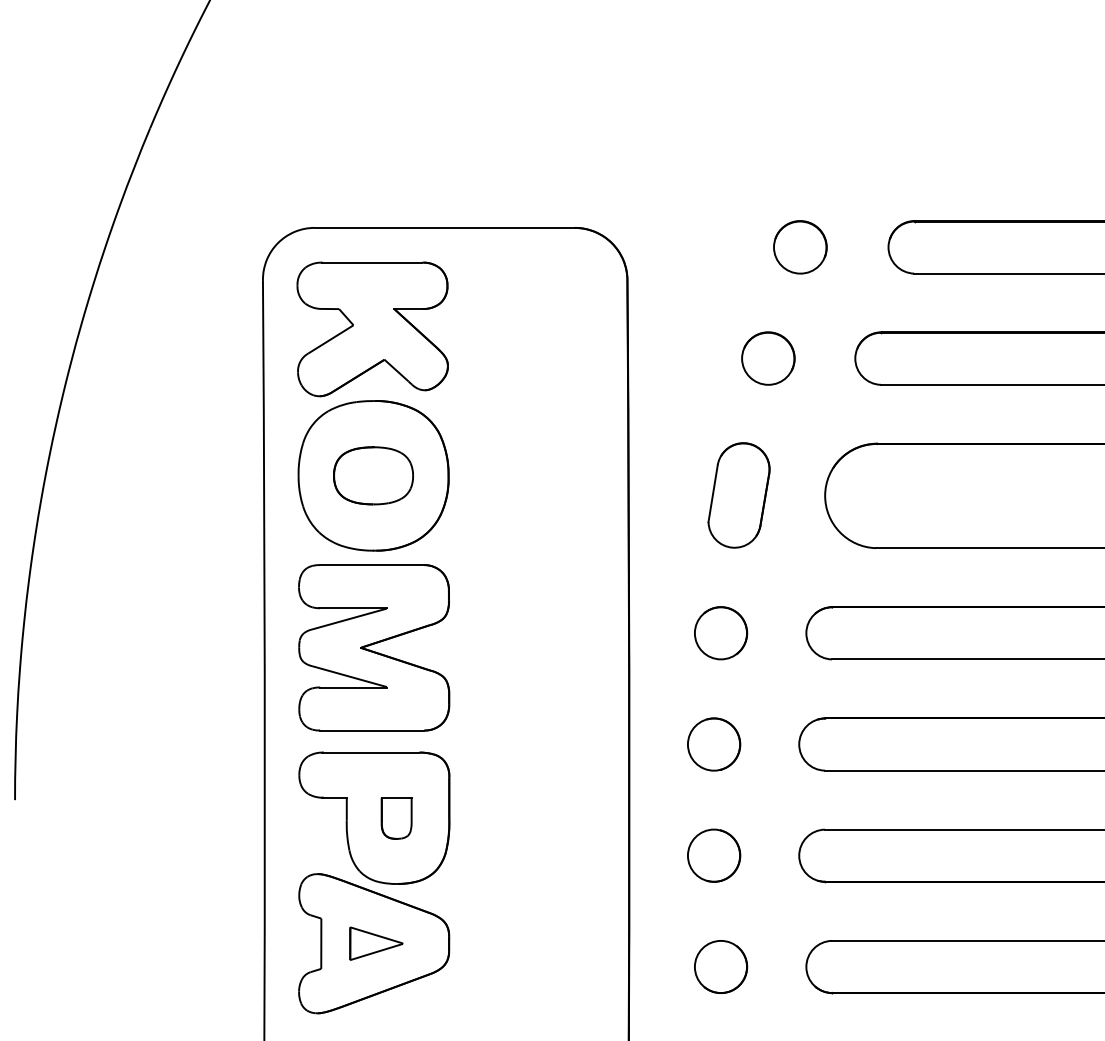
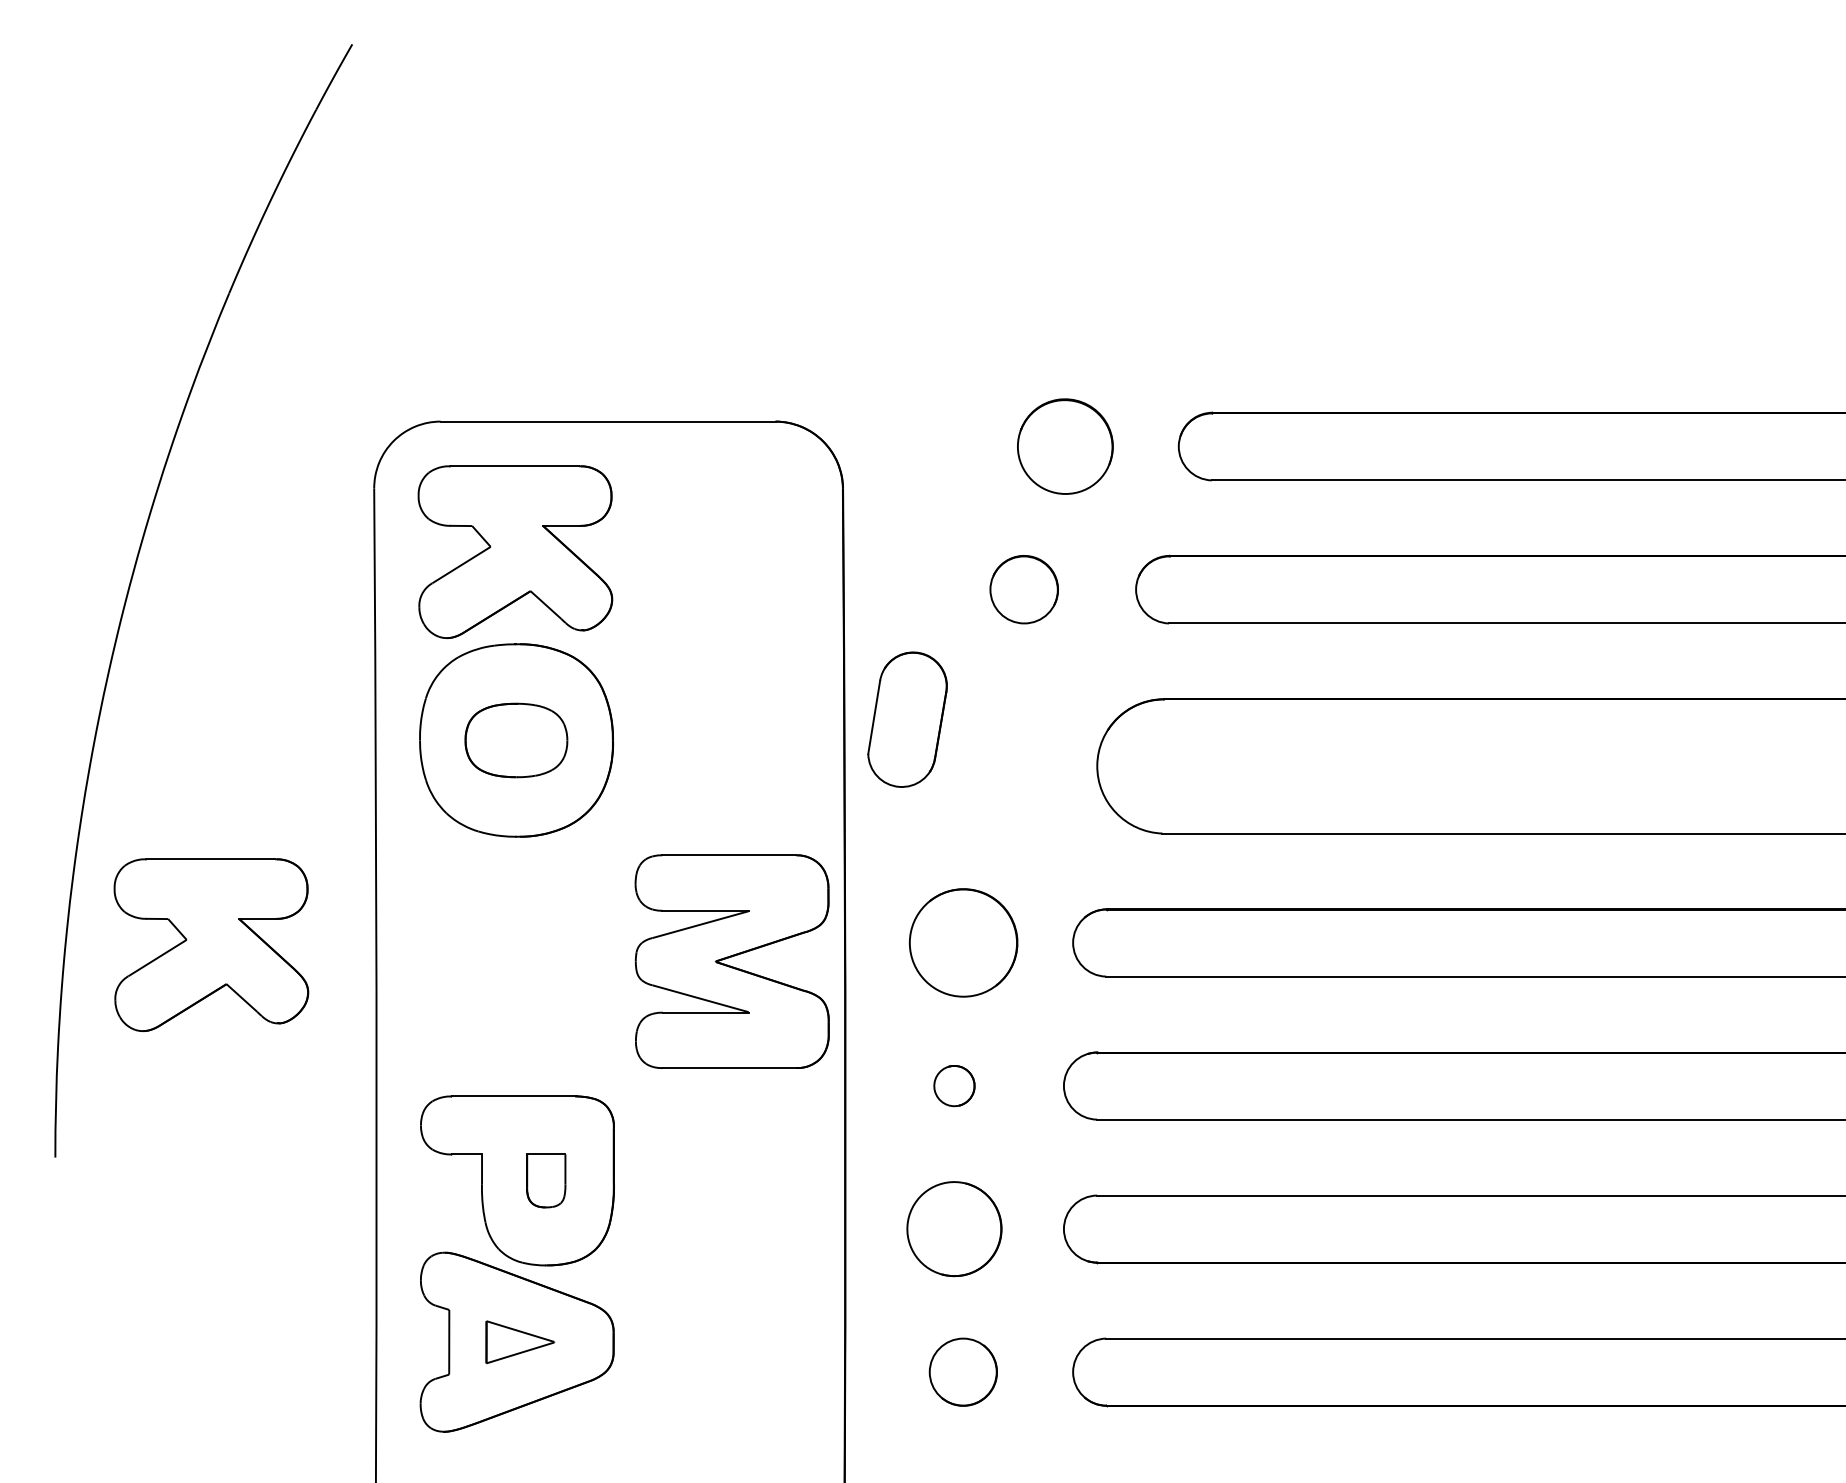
part: (800, 247) -> (1065, 446), size x1.4
part: (739, 495) -> (907, 719), moved
part: (720, 632) -> (962, 942), size x1.6
part: (136, 635) -> (211, 945), added
part: (373, 647) -> (731, 961), moved
part: (714, 744) -> (954, 1085), size x0.6
part: (714, 855) -> (954, 1228), size x1.4

